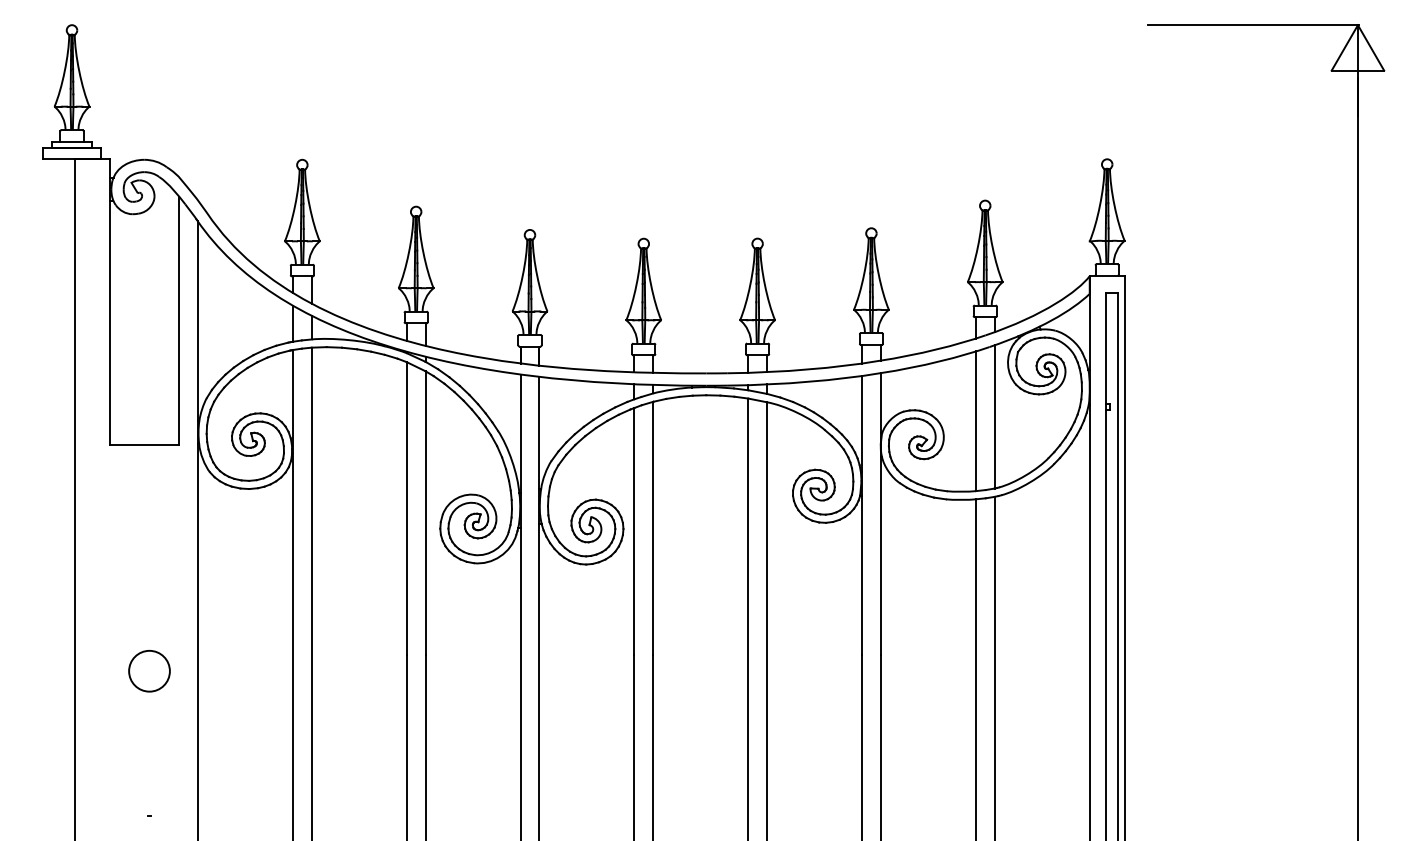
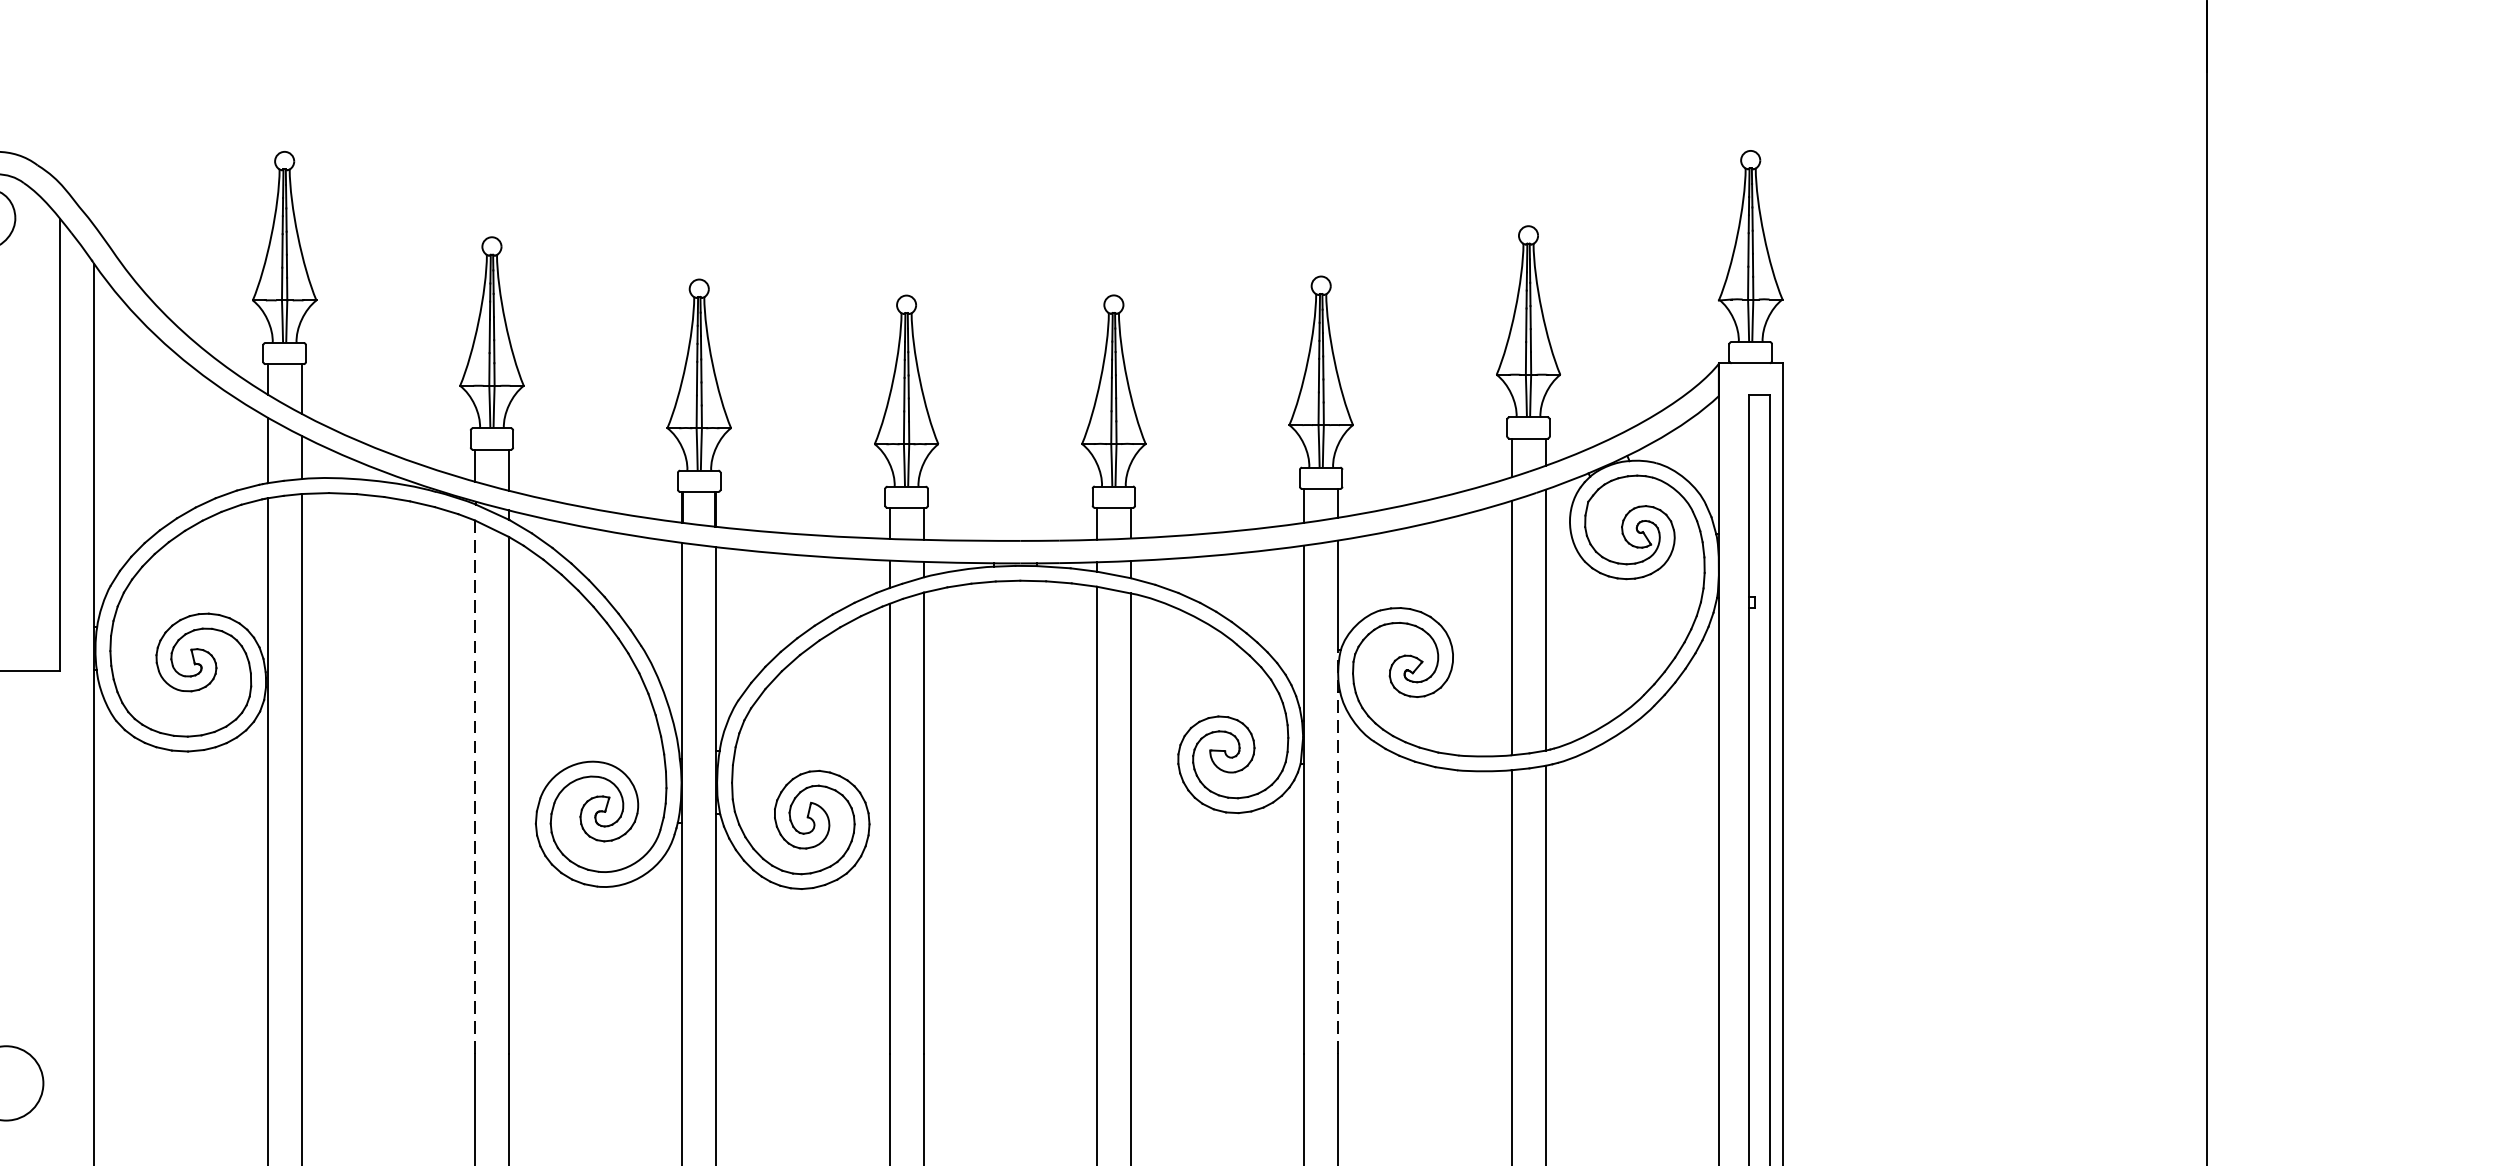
line: (406, 509) -> (474, 788), solid -> dashed
line: (880, 544) -> (1337, 852), solid -> dashed

